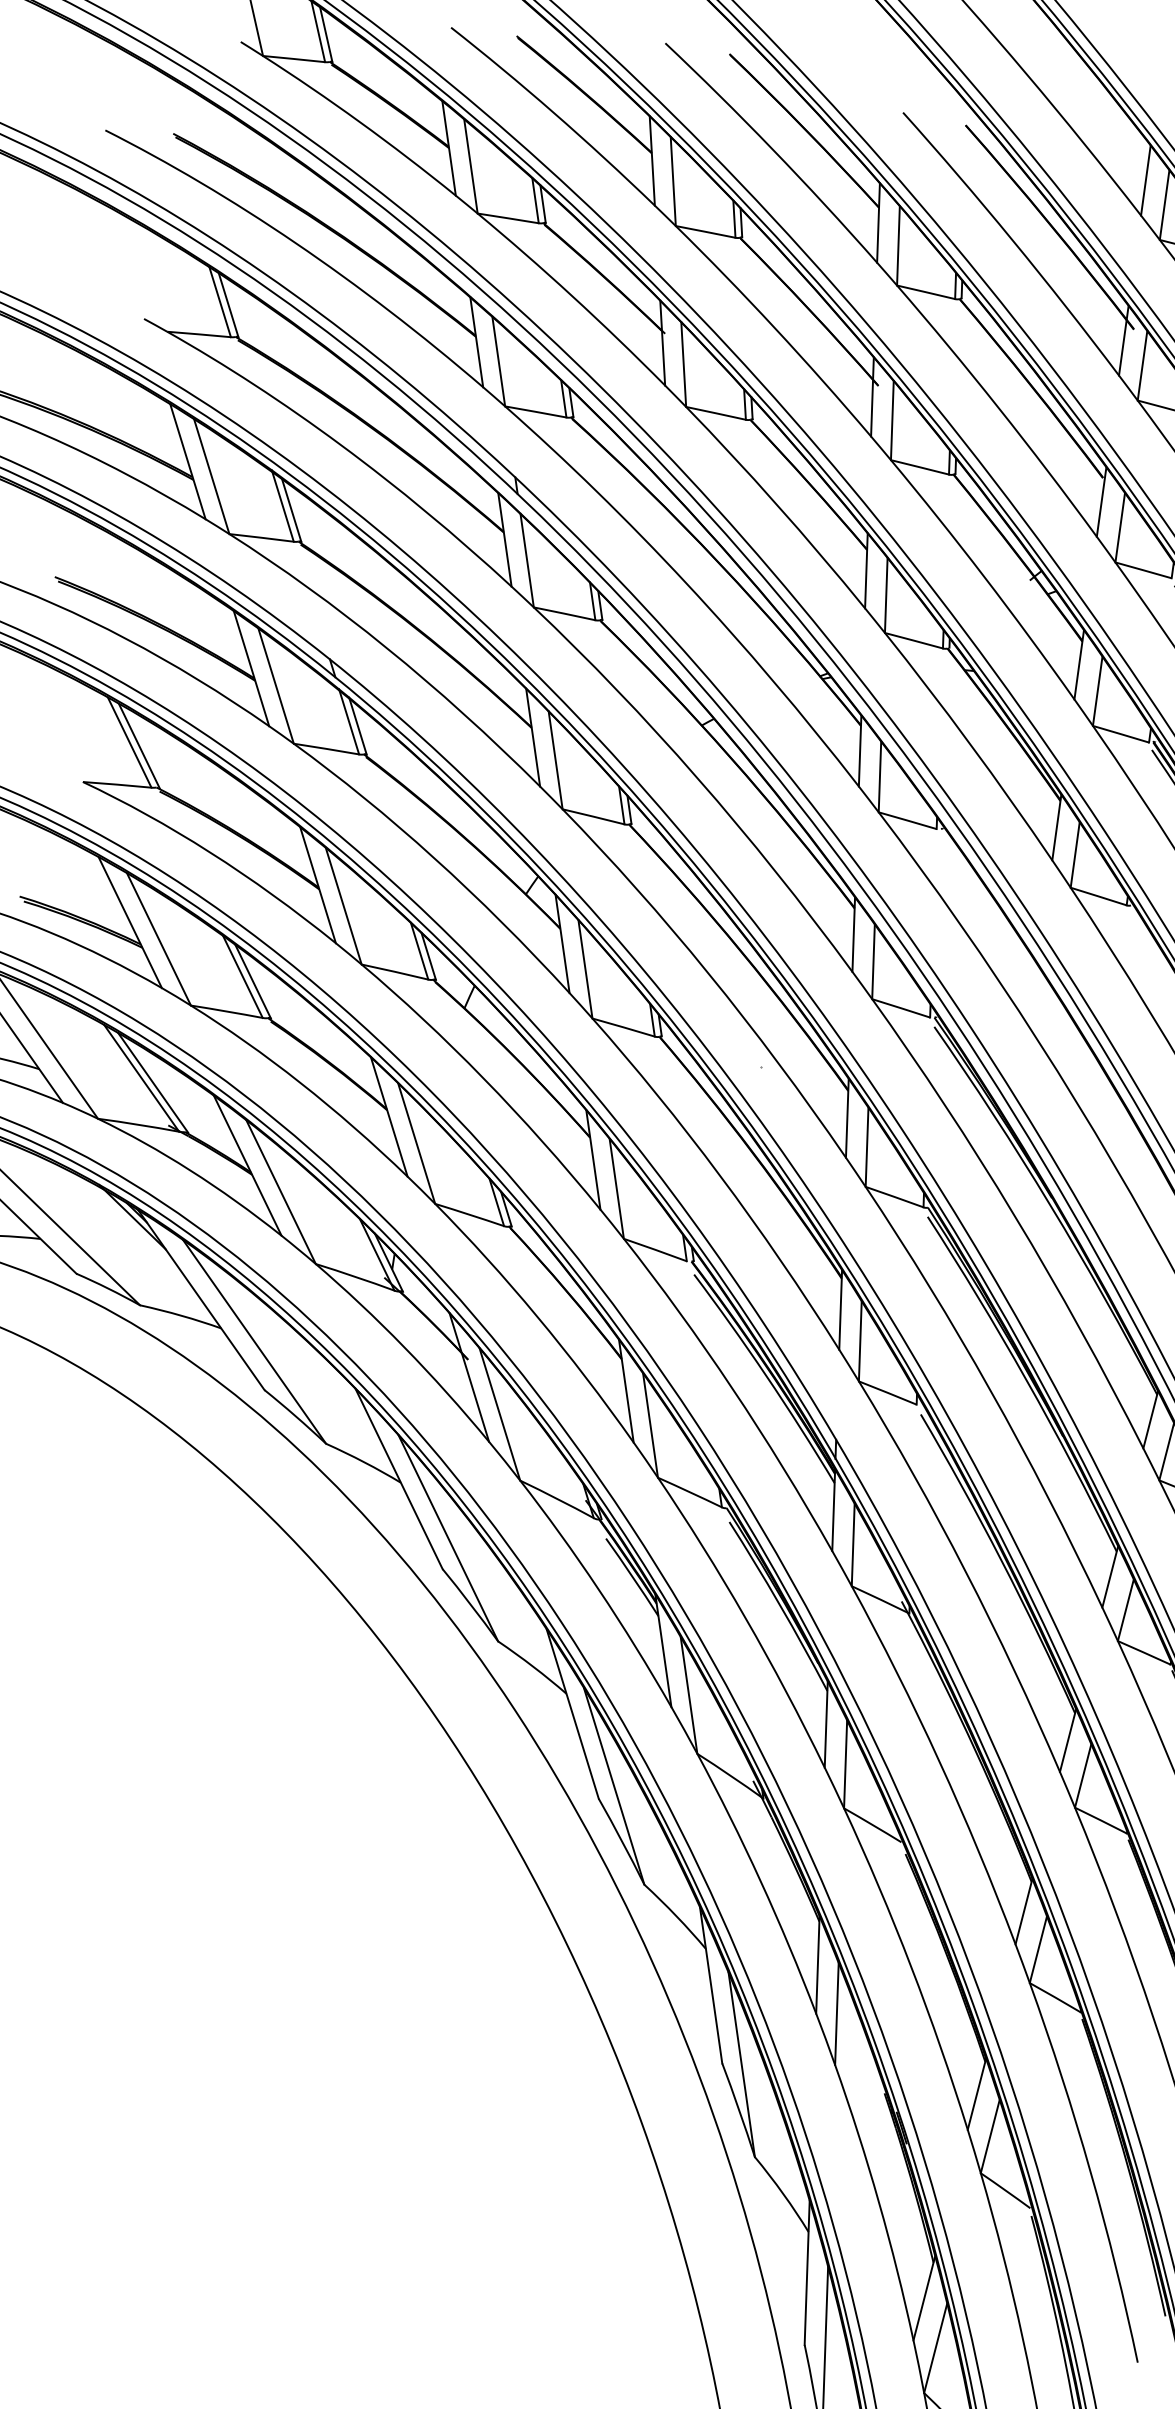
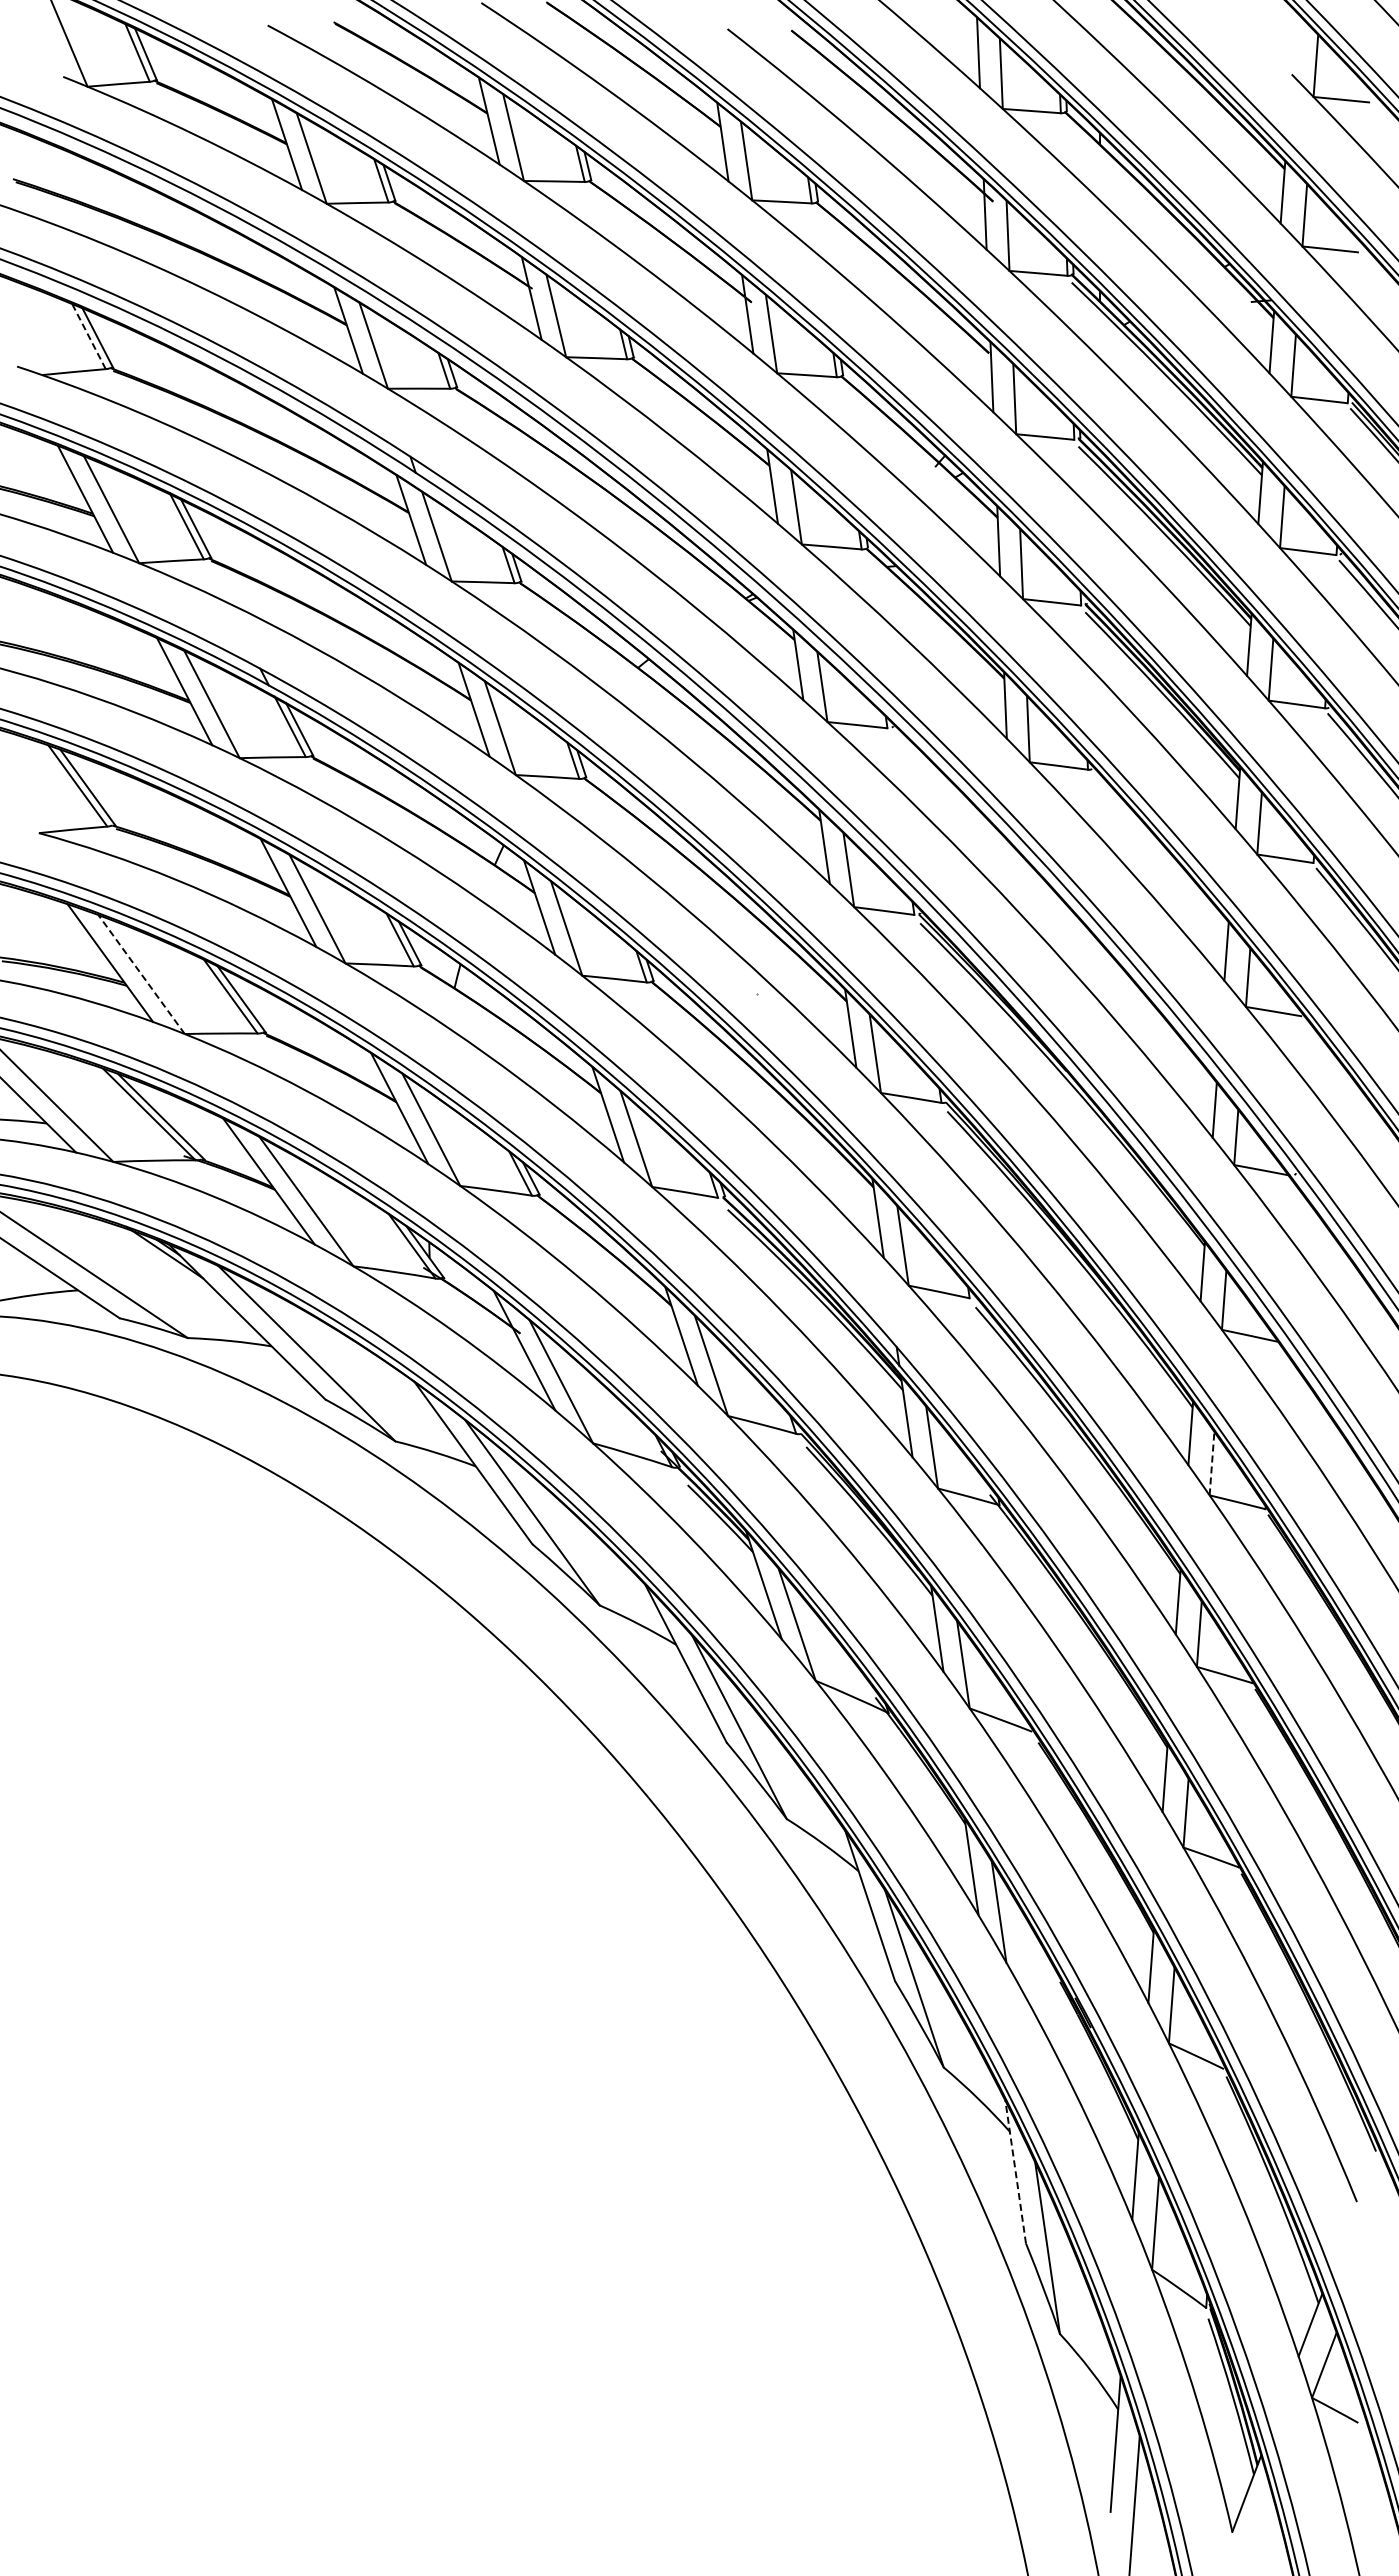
line: (220, 302) -> (89, 336), solid -> dashed
line: (158, 939) -> (141, 974), solid -> dashed
line: (1126, 1610) -> (1212, 1463), solid -> dashed
line: (807, 2272) -> (1015, 2171), solid -> dashed

